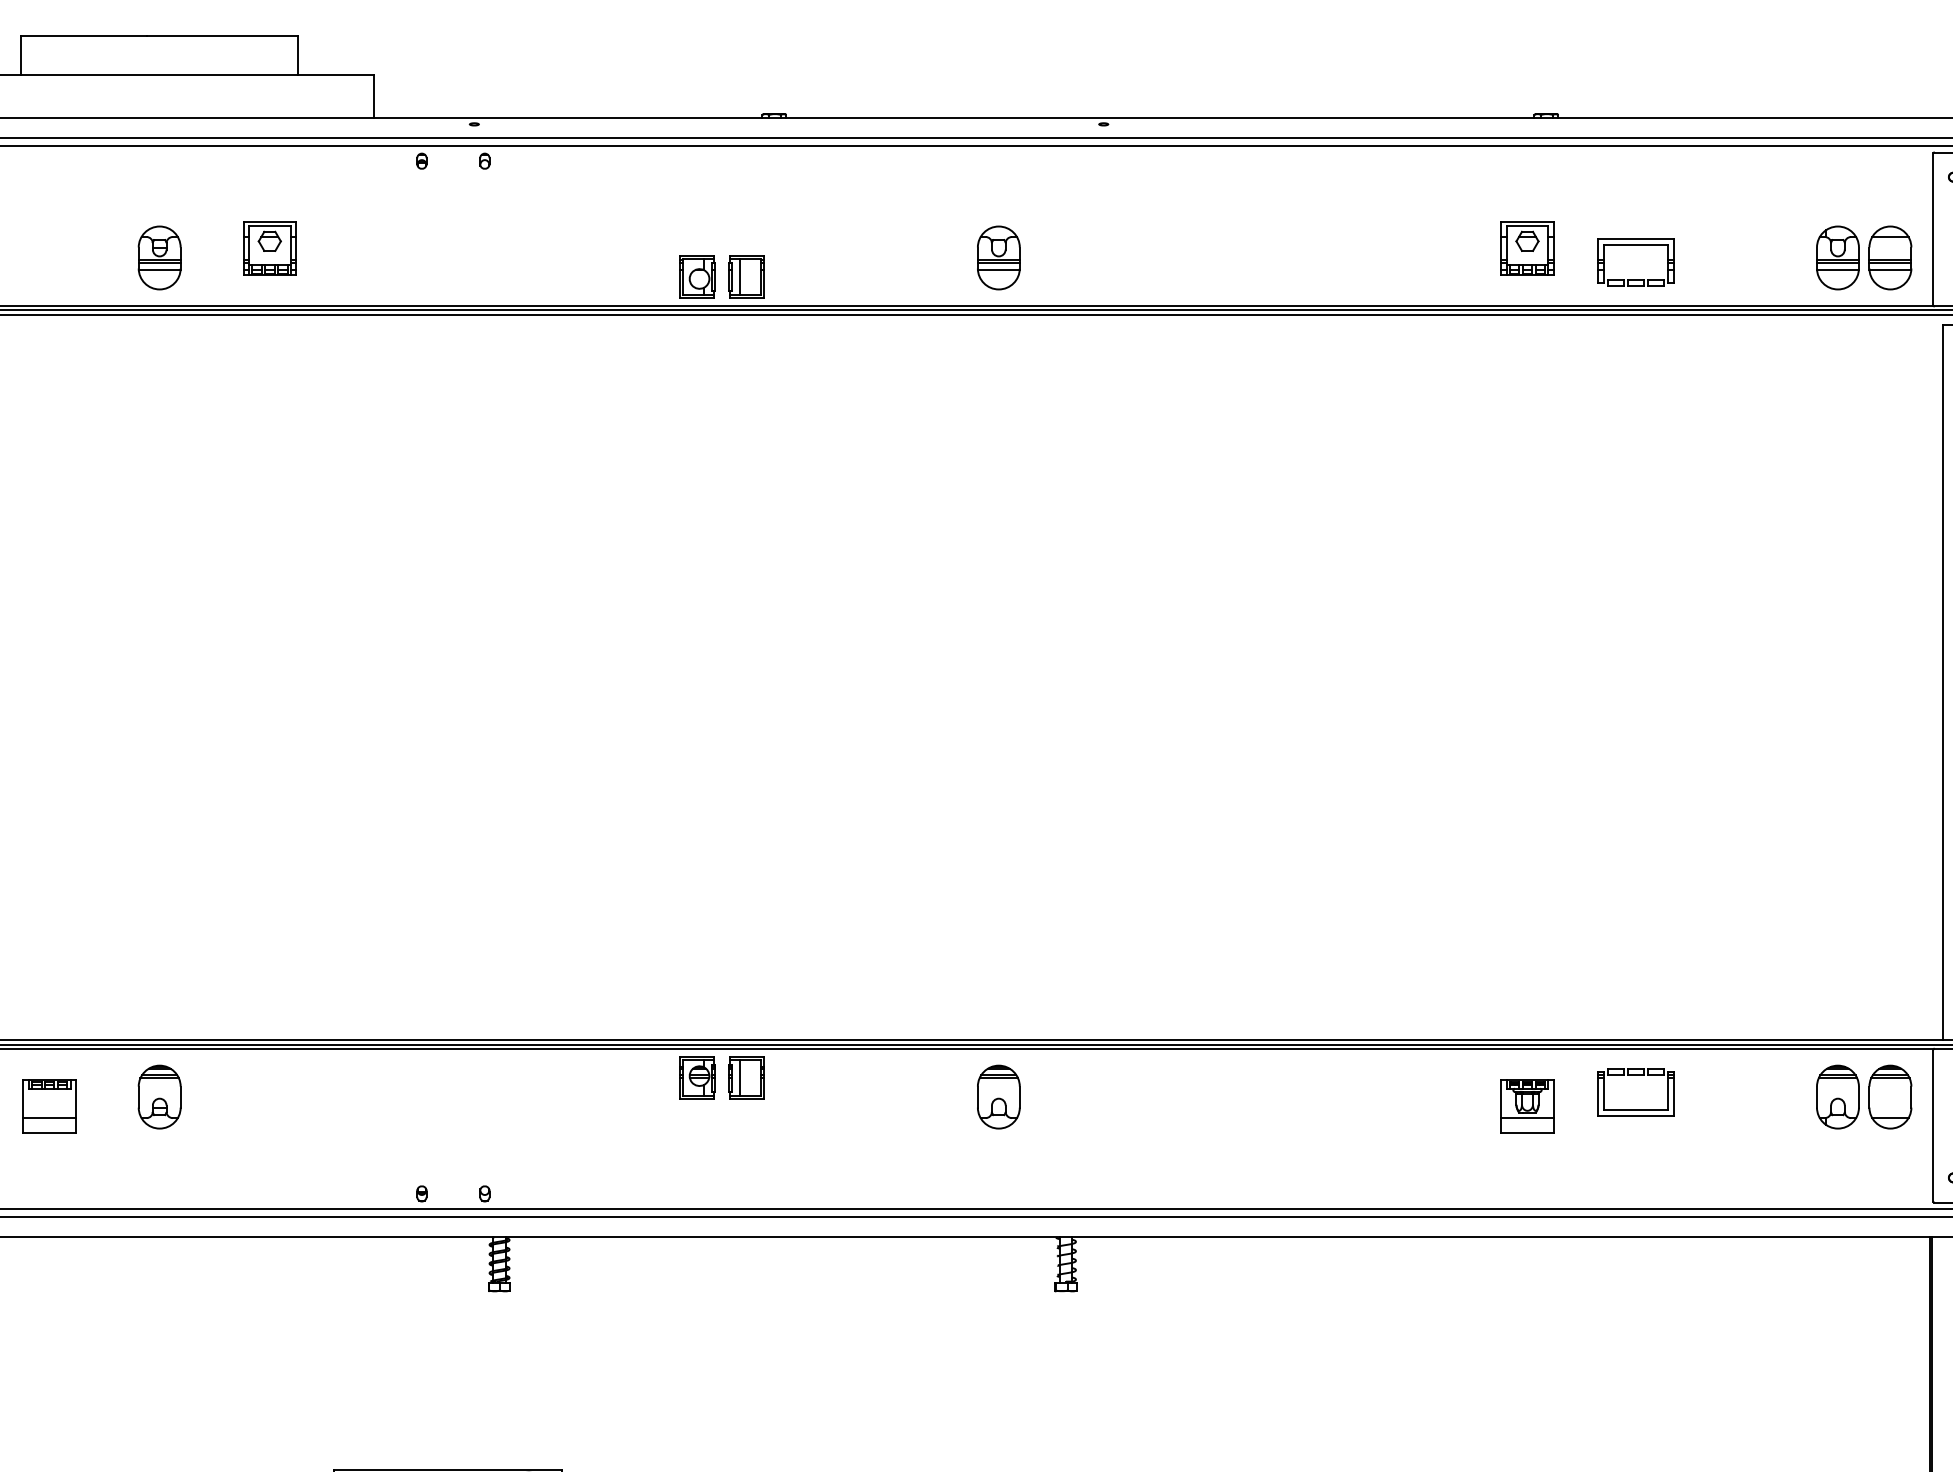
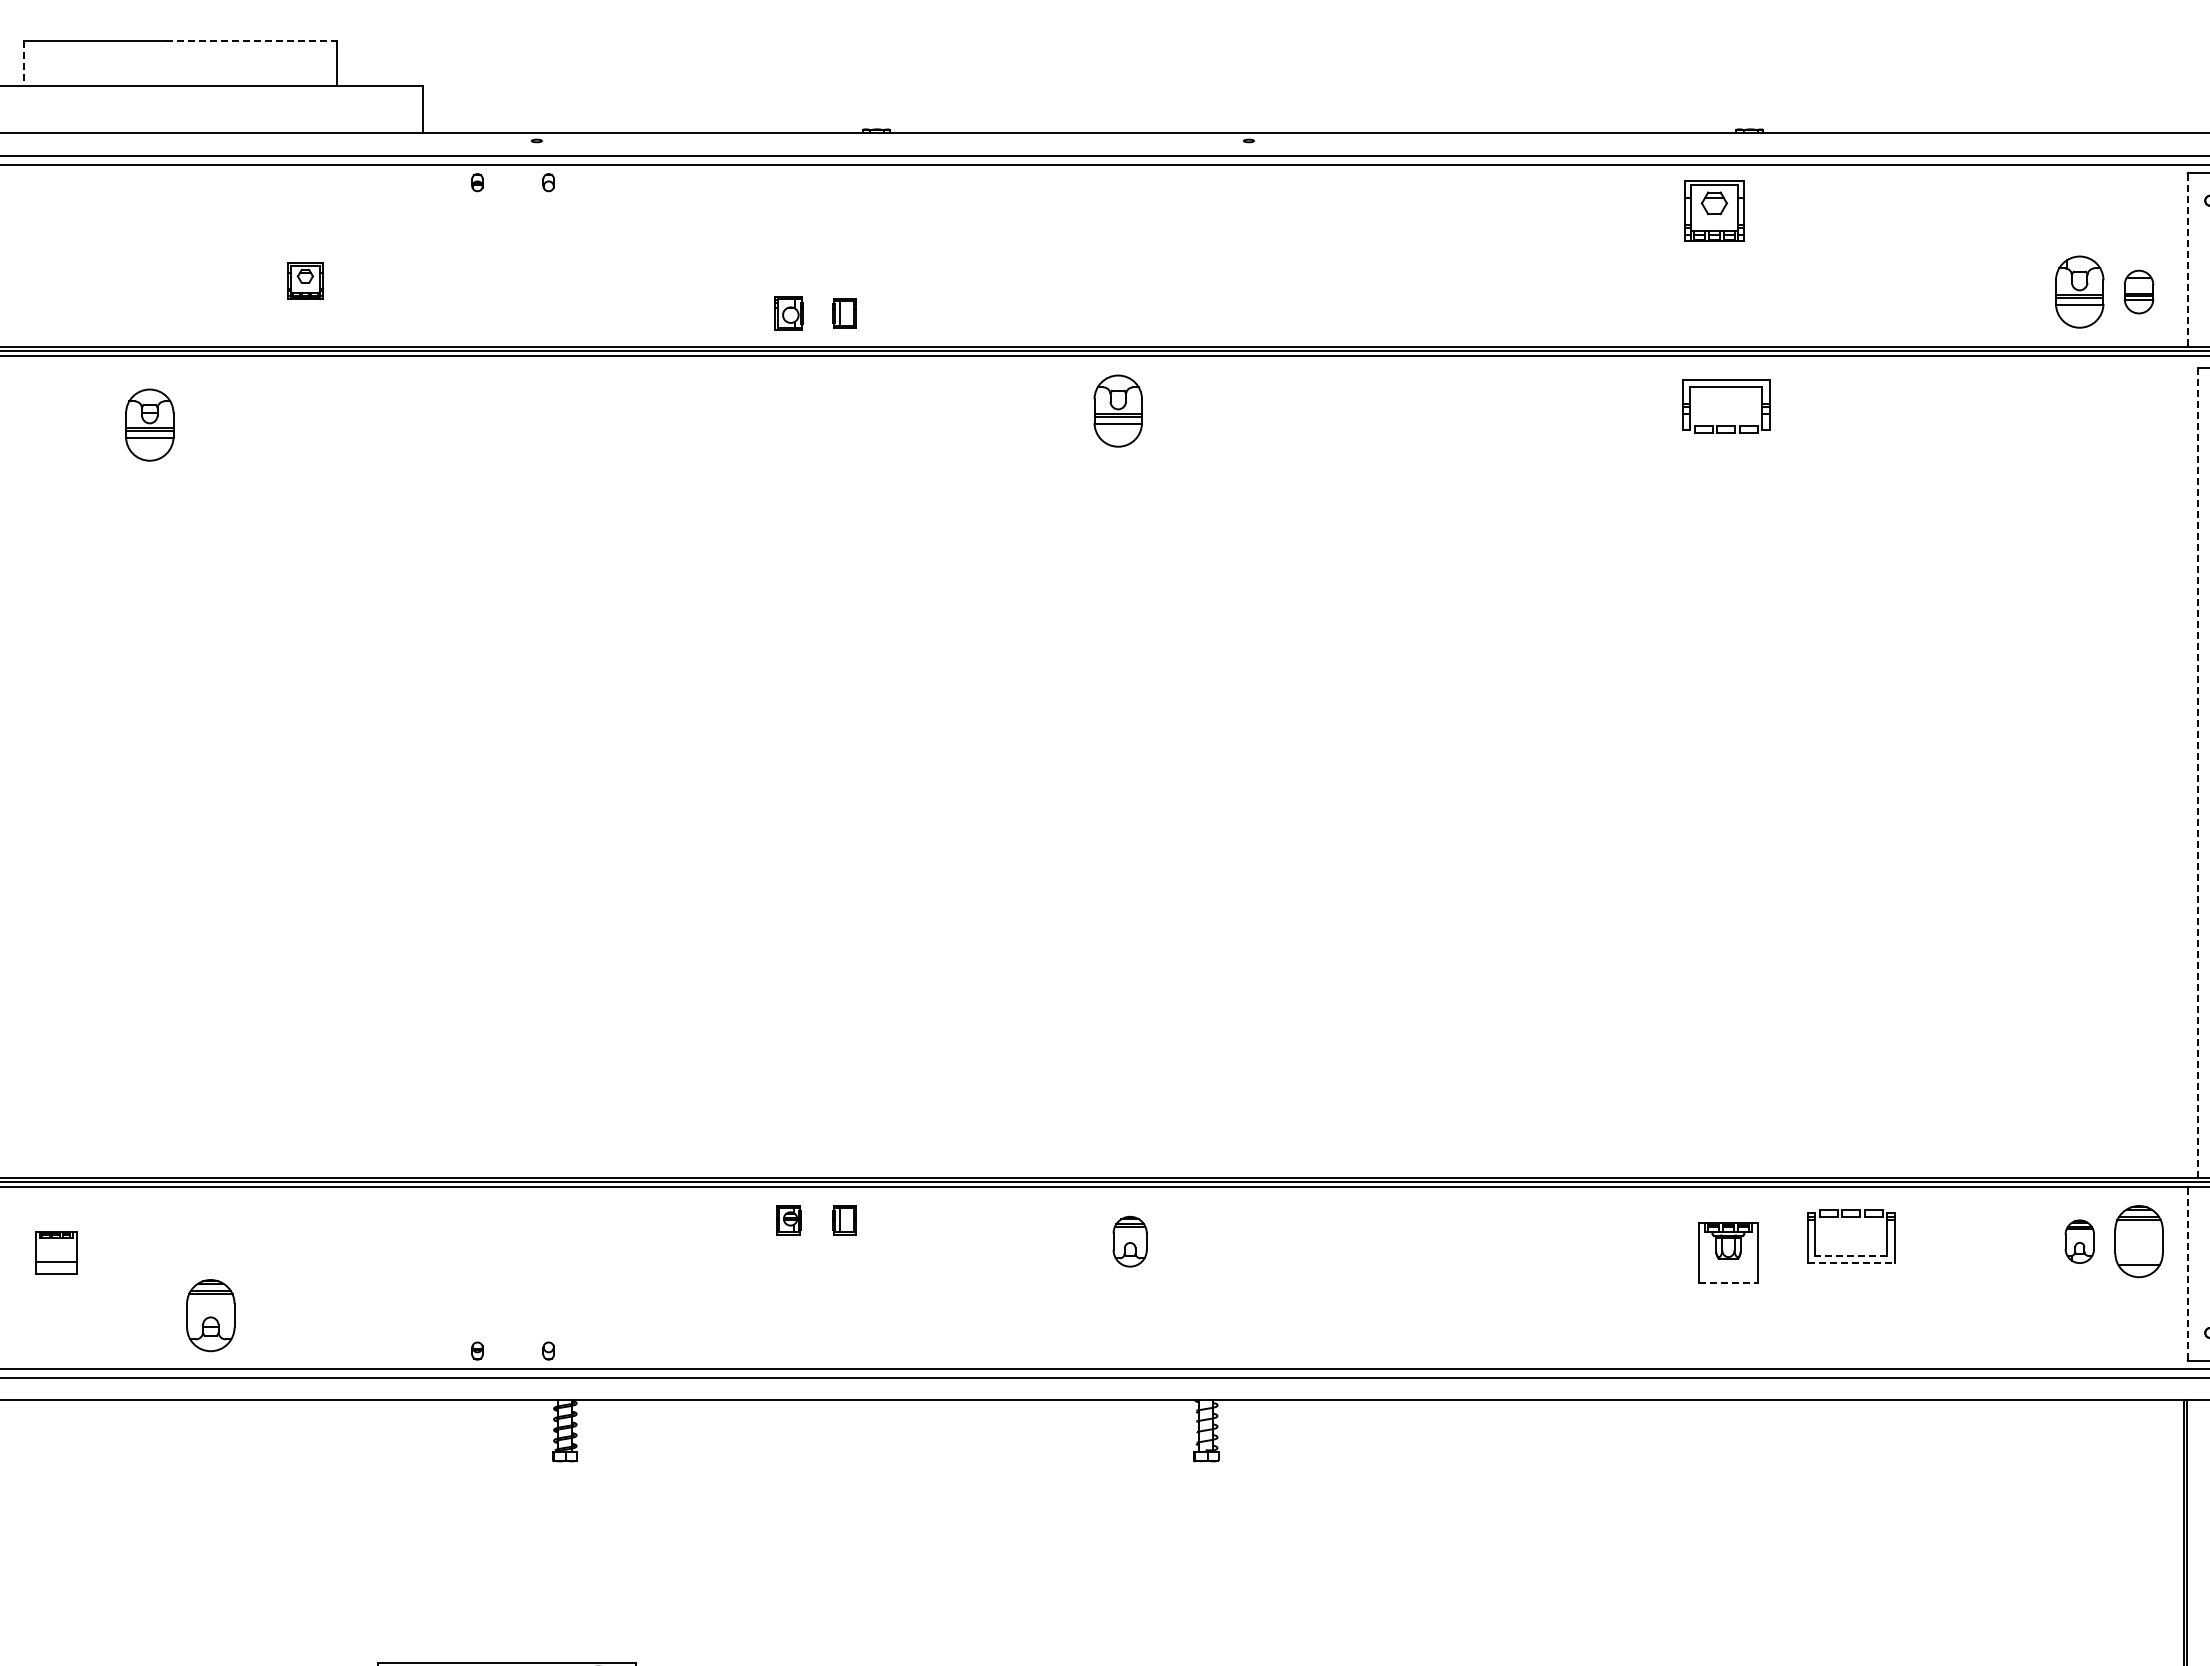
line: (222, 35) -> (251, 40), solid -> dashed
line: (21, 55) -> (24, 63), solid -> dashed
line: (1933, 230) -> (2187, 260), solid -> dashed
part: (1636, 245) -> (1726, 387), moved
part: (269, 247) -> (305, 280), size x0.6
part: (1527, 247) -> (1714, 210), moved
part: (159, 257) -> (149, 424), moved
part: (998, 257) -> (1117, 410), moved
part: (1889, 257) -> (2138, 291), size x0.6
part: (696, 276) -> (788, 313), size x0.7
part: (746, 276) -> (844, 313), size x0.6
line: (1942, 682) -> (2198, 772), solid -> dashed
part: (696, 1078) -> (788, 1220), size x0.6
part: (746, 1078) -> (844, 1220), size x0.6
part: (159, 1097) -> (210, 1315), moved
part: (998, 1097) -> (1129, 1241), size x0.7
part: (1837, 1097) -> (2079, 1241), size x0.6
part: (49, 1106) -> (56, 1252), size x0.7
line: (1635, 1109) -> (1850, 1255), solid -> dashed
line: (1636, 1115) -> (1851, 1262), solid -> dashed
line: (1527, 1118) -> (1728, 1265), removed
line: (1933, 1126) -> (2187, 1274), solid -> dashed
line: (1527, 1133) -> (1728, 1282), solid -> dashed

